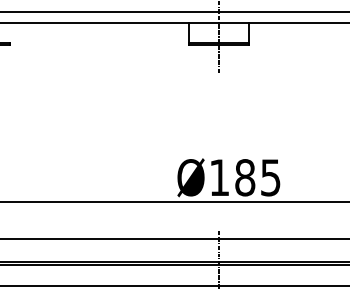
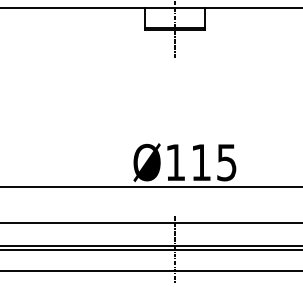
text: (245, 177) -> (201, 162), 185 -> 115

